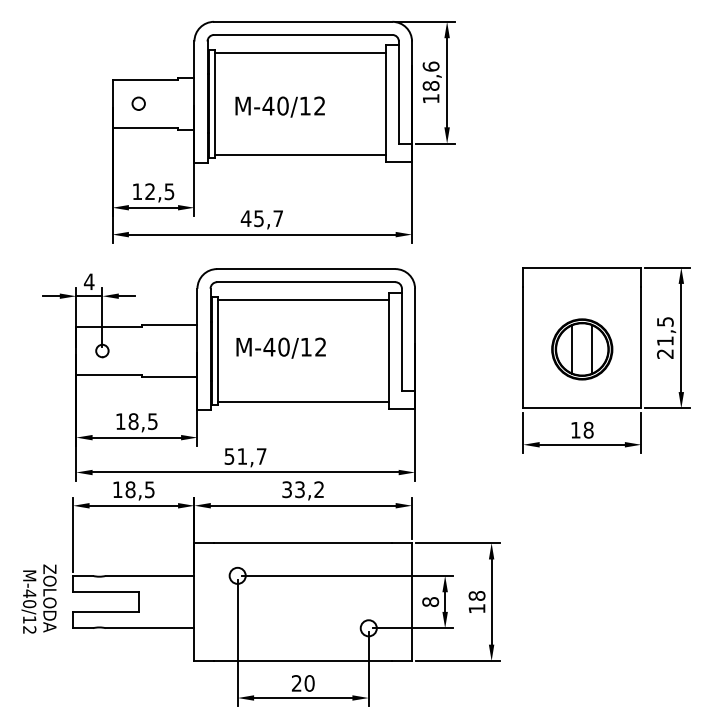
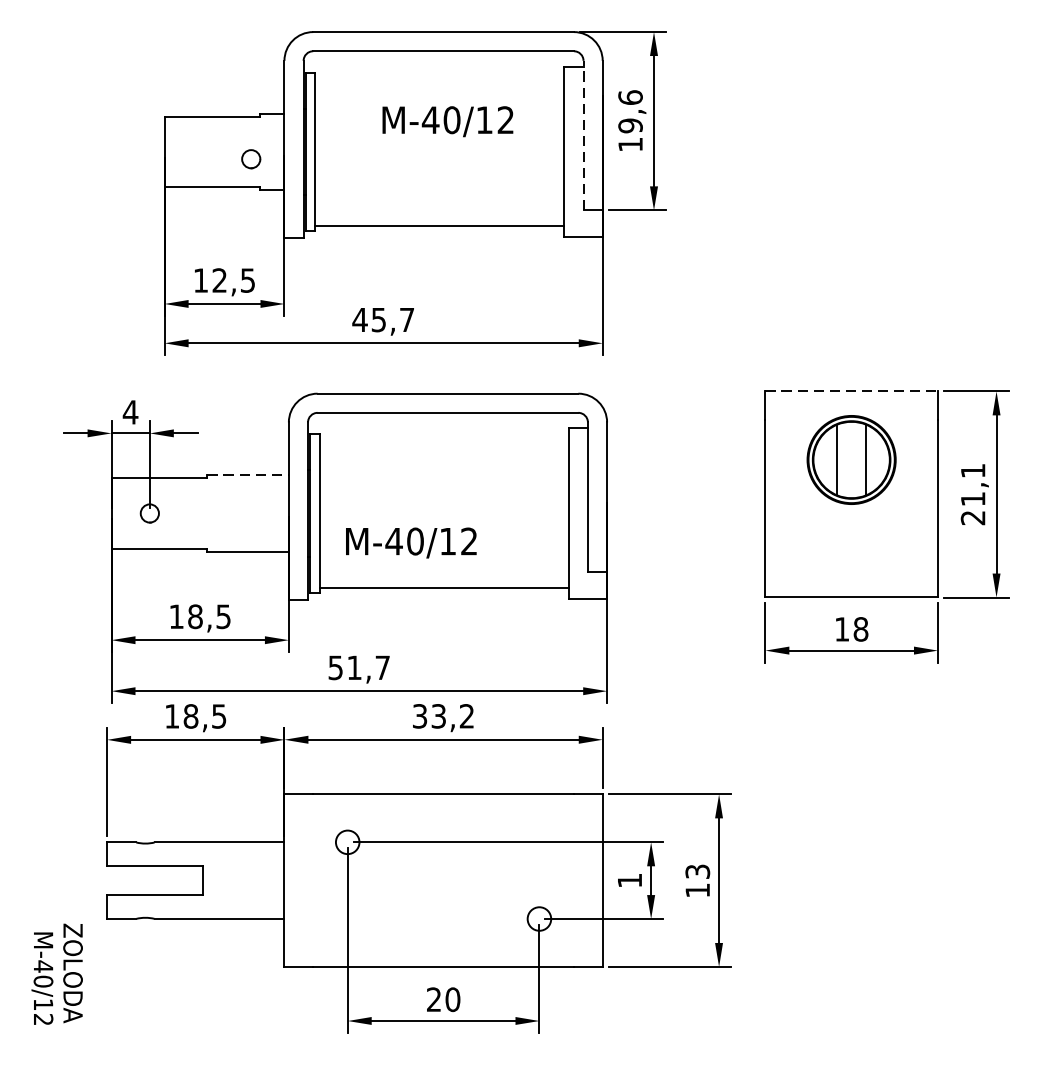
line: (300, 52) -> (439, 76), removed
text: (430, 86) -> (629, 126), 18,6 -> 19,6
line: (398, 92) -> (582, 135), solid -> dashed
circle: (138, 103) -> (250, 158), moved
text: (279, 106) -> (446, 120), moved
line: (582, 267) -> (851, 391), solid -> dashed
line: (303, 300) -> (443, 439), removed
text: (665, 321) -> (973, 470), 21,5 -> 21,1
line: (169, 324) -> (247, 474), solid -> dashed
text: (280, 347) -> (410, 542), moved
part: (582, 349) -> (851, 460), moved
text: (476, 595) -> (696, 871), 18 -> 13
text: (38, 598) -> (56, 973), moved
text: (430, 602) -> (629, 881), 8 -> 1

